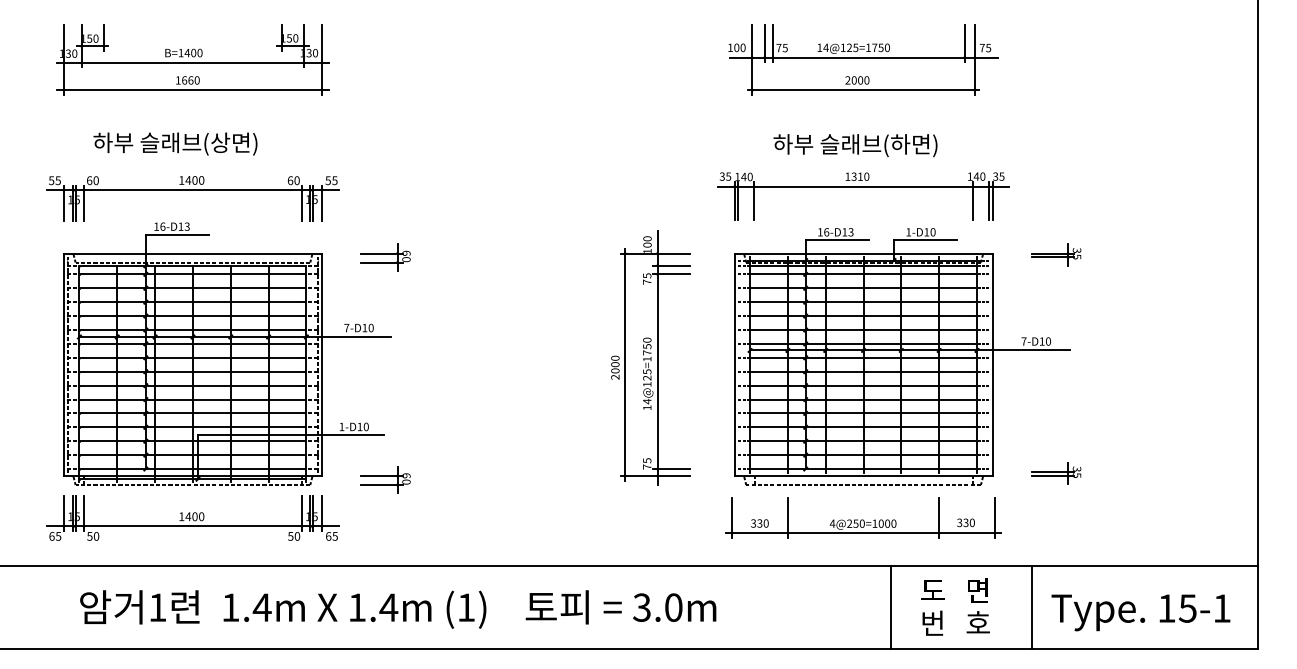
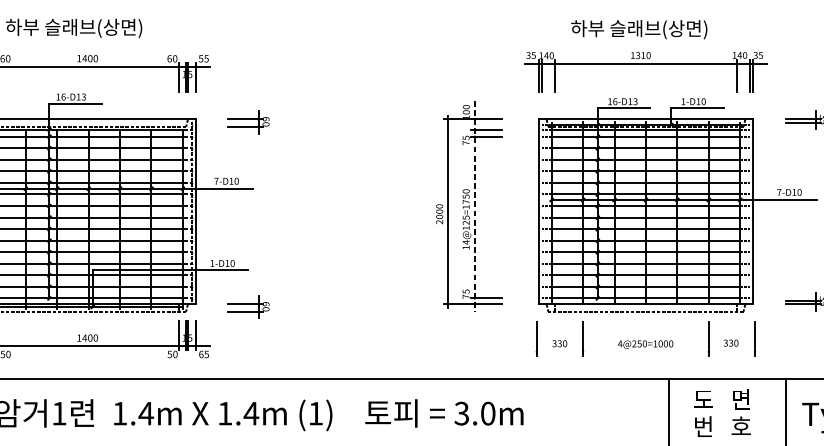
text: (900, 144) -> (676, 28), 하부 슬래브(하면) -> 하부 슬래브(상면)
line: (657, 358) -> (474, 206), solid -> dashed
line: (863, 533) -> (645, 352), removed

